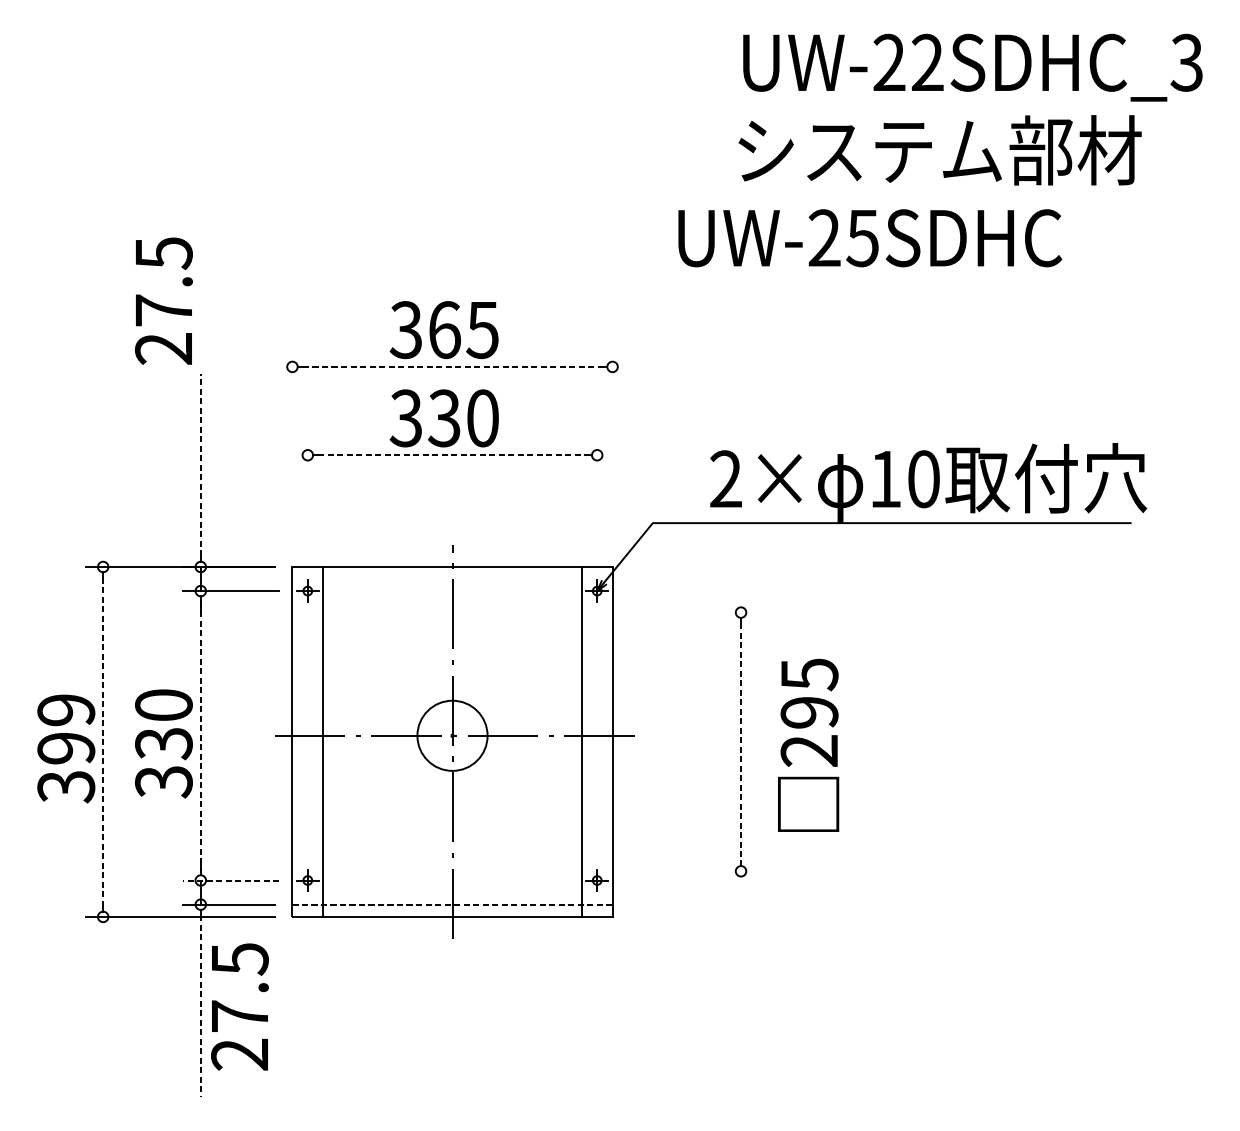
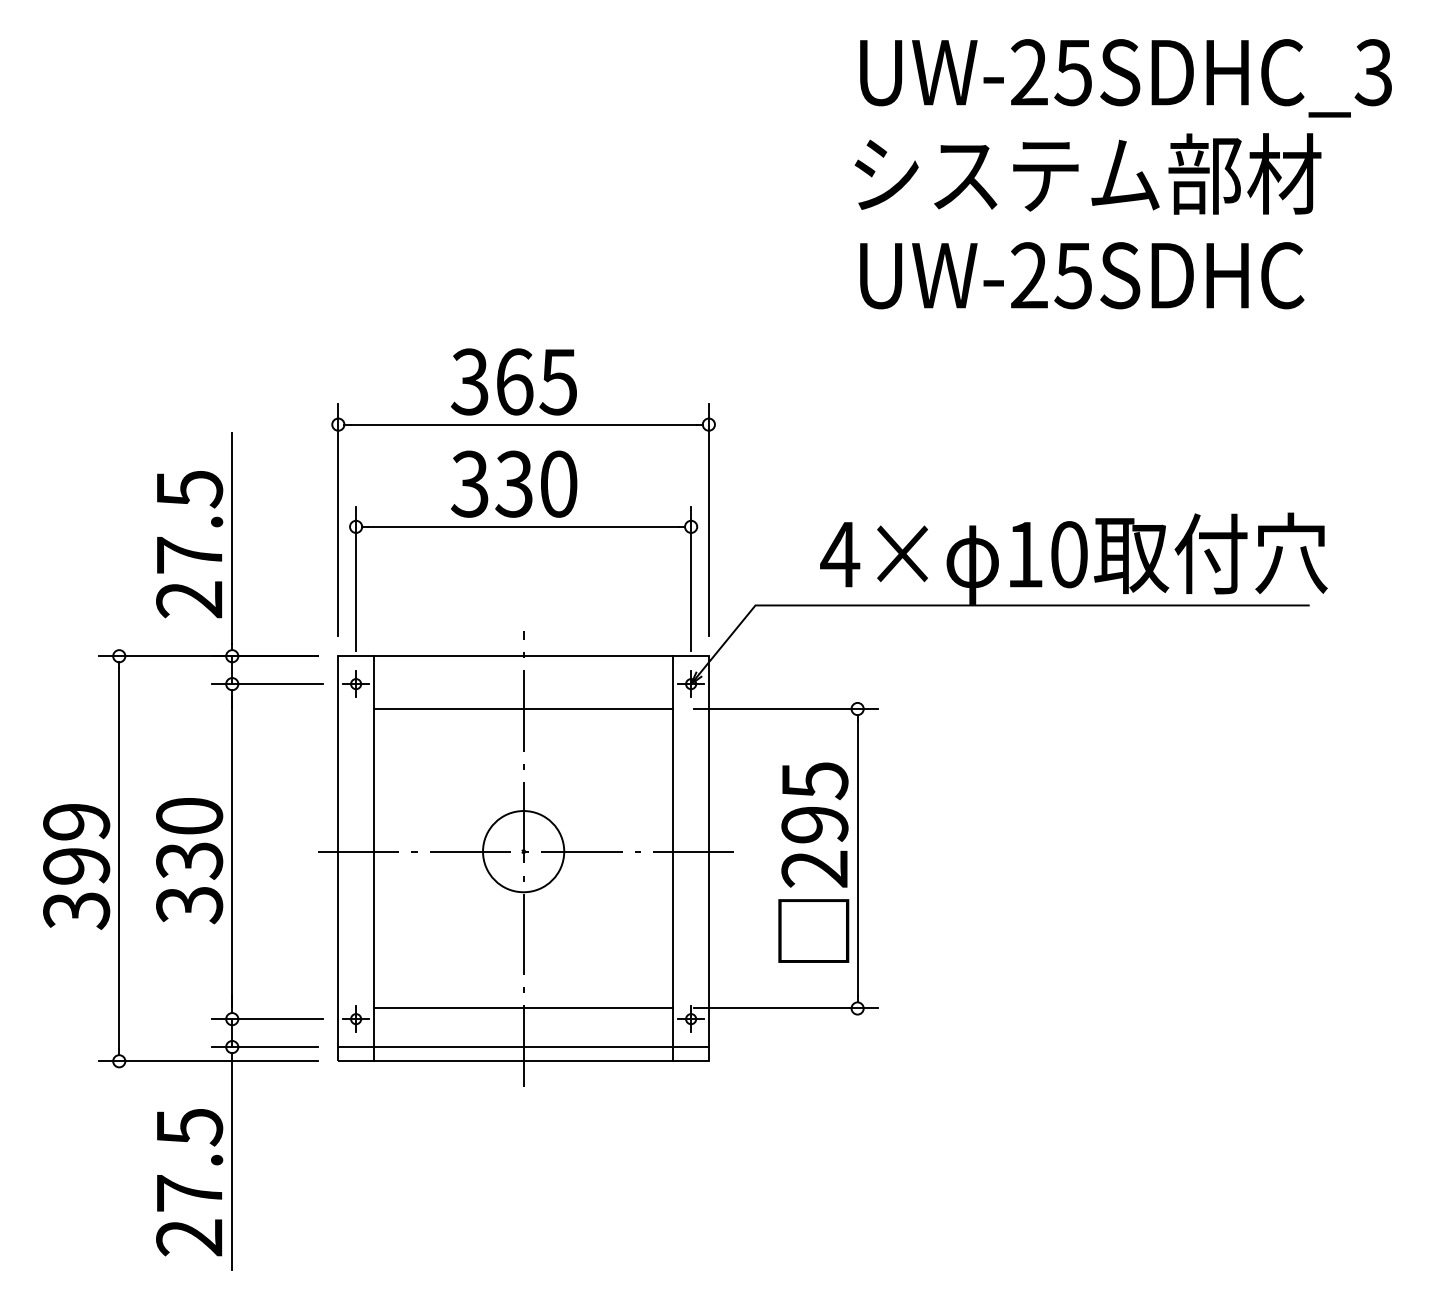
text: (927, 62) -> (1073, 72), UW-22SDHC_3 -> UW-25SDHC_3
text: (870, 238) -> (1082, 275), moved
text: (163, 301) -> (189, 544), moved
line: (453, 366) -> (524, 424), dashed -> solid
line: (292, 448) -> (338, 519), added
line: (612, 448) -> (708, 519), added
line: (453, 454) -> (524, 526), dashed -> solid
line: (201, 465) -> (232, 538), dashed -> solid
text: (726, 479) -> (840, 554), 2× -> 4×
line: (308, 499) -> (356, 578), added
line: (597, 499) -> (691, 578), added
line: (452, 613) -> (523, 709), added
line: (678, 613) -> (785, 709), added
line: (201, 736) -> (232, 852), dashed -> solid
line: (740, 741) -> (857, 858), dashed -> solid
line: (103, 742) -> (119, 859), dashed -> solid
text: (808, 745) -> (813, 862), moved
line: (452, 871) -> (523, 1008), added
line: (678, 871) -> (785, 1008), added
line: (231, 880) -> (267, 1019), dashed -> solid
line: (453, 905) -> (524, 1047), dashed -> solid
line: (201, 1006) -> (232, 1165), dashed -> solid
text: (239, 1006) -> (189, 1182), moved

